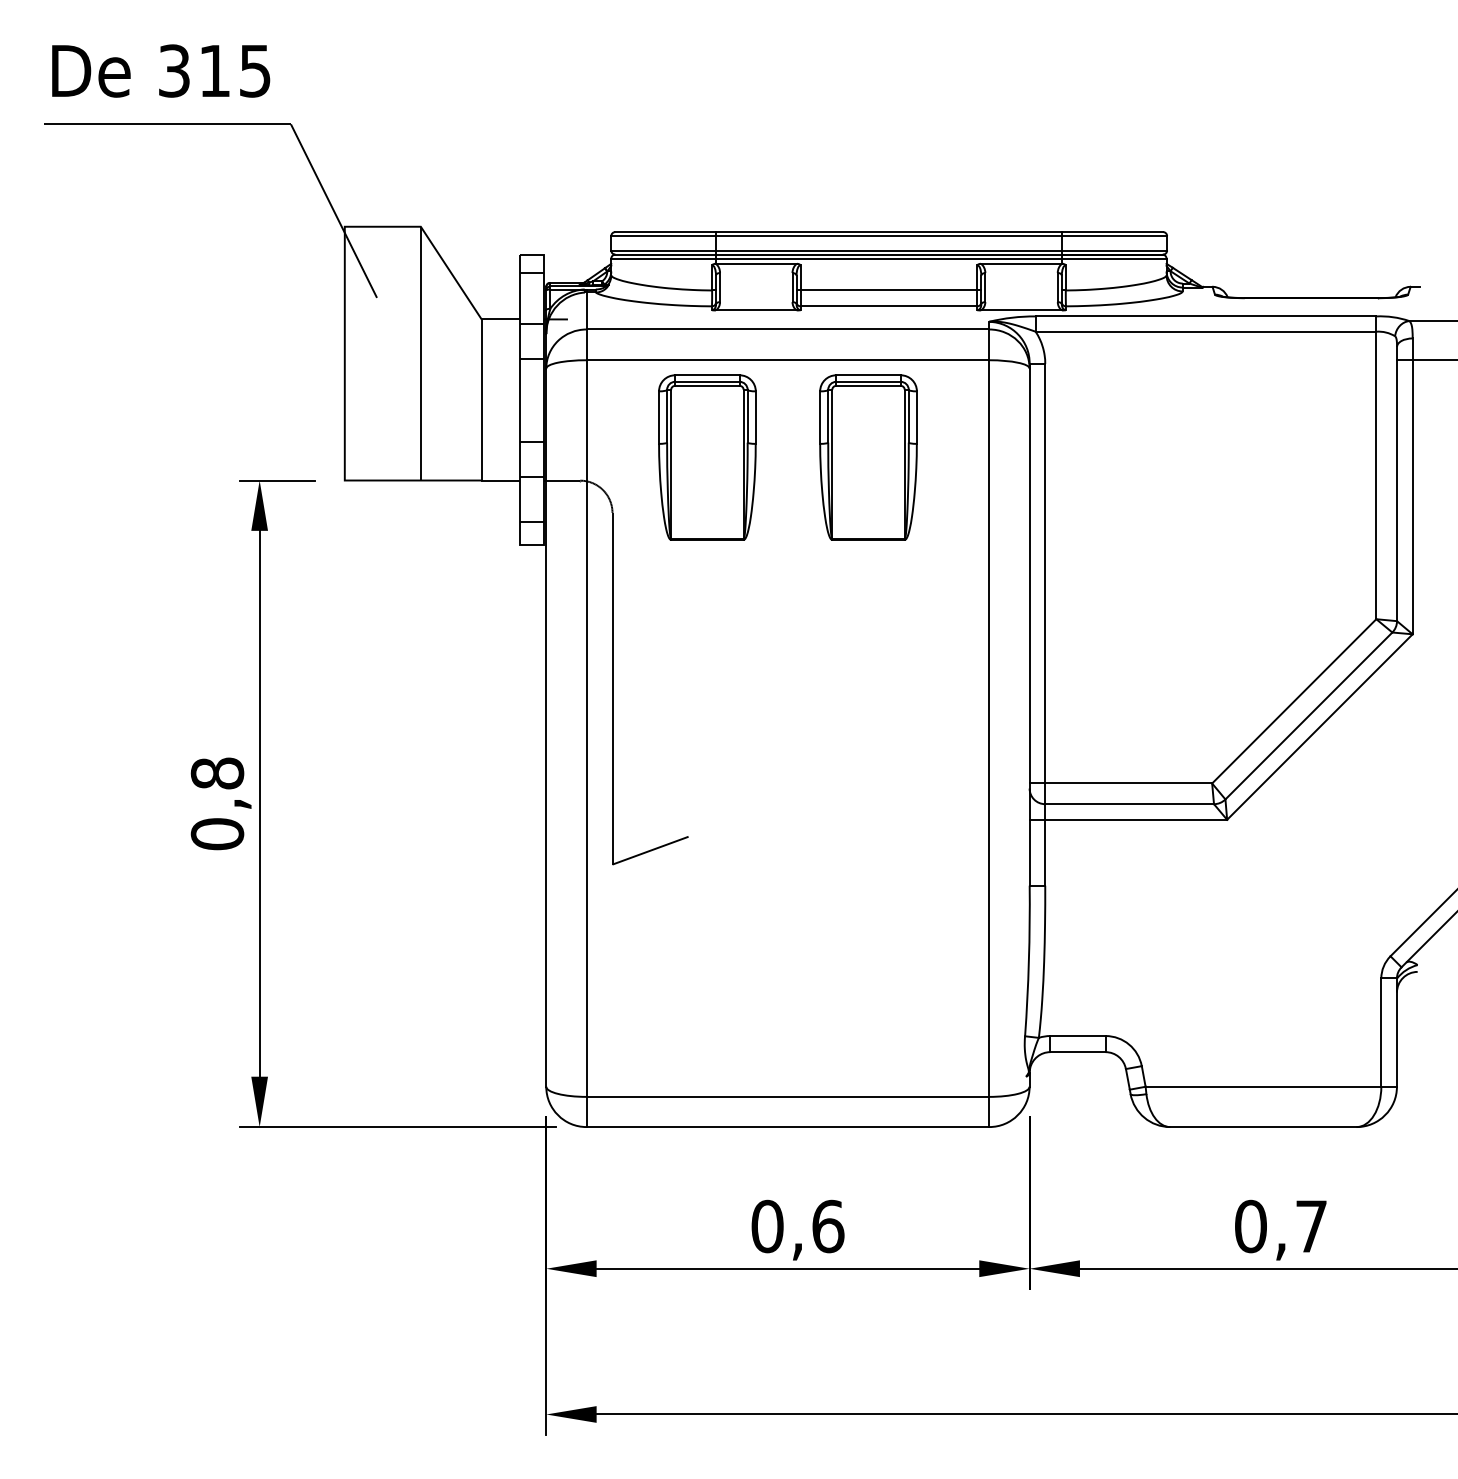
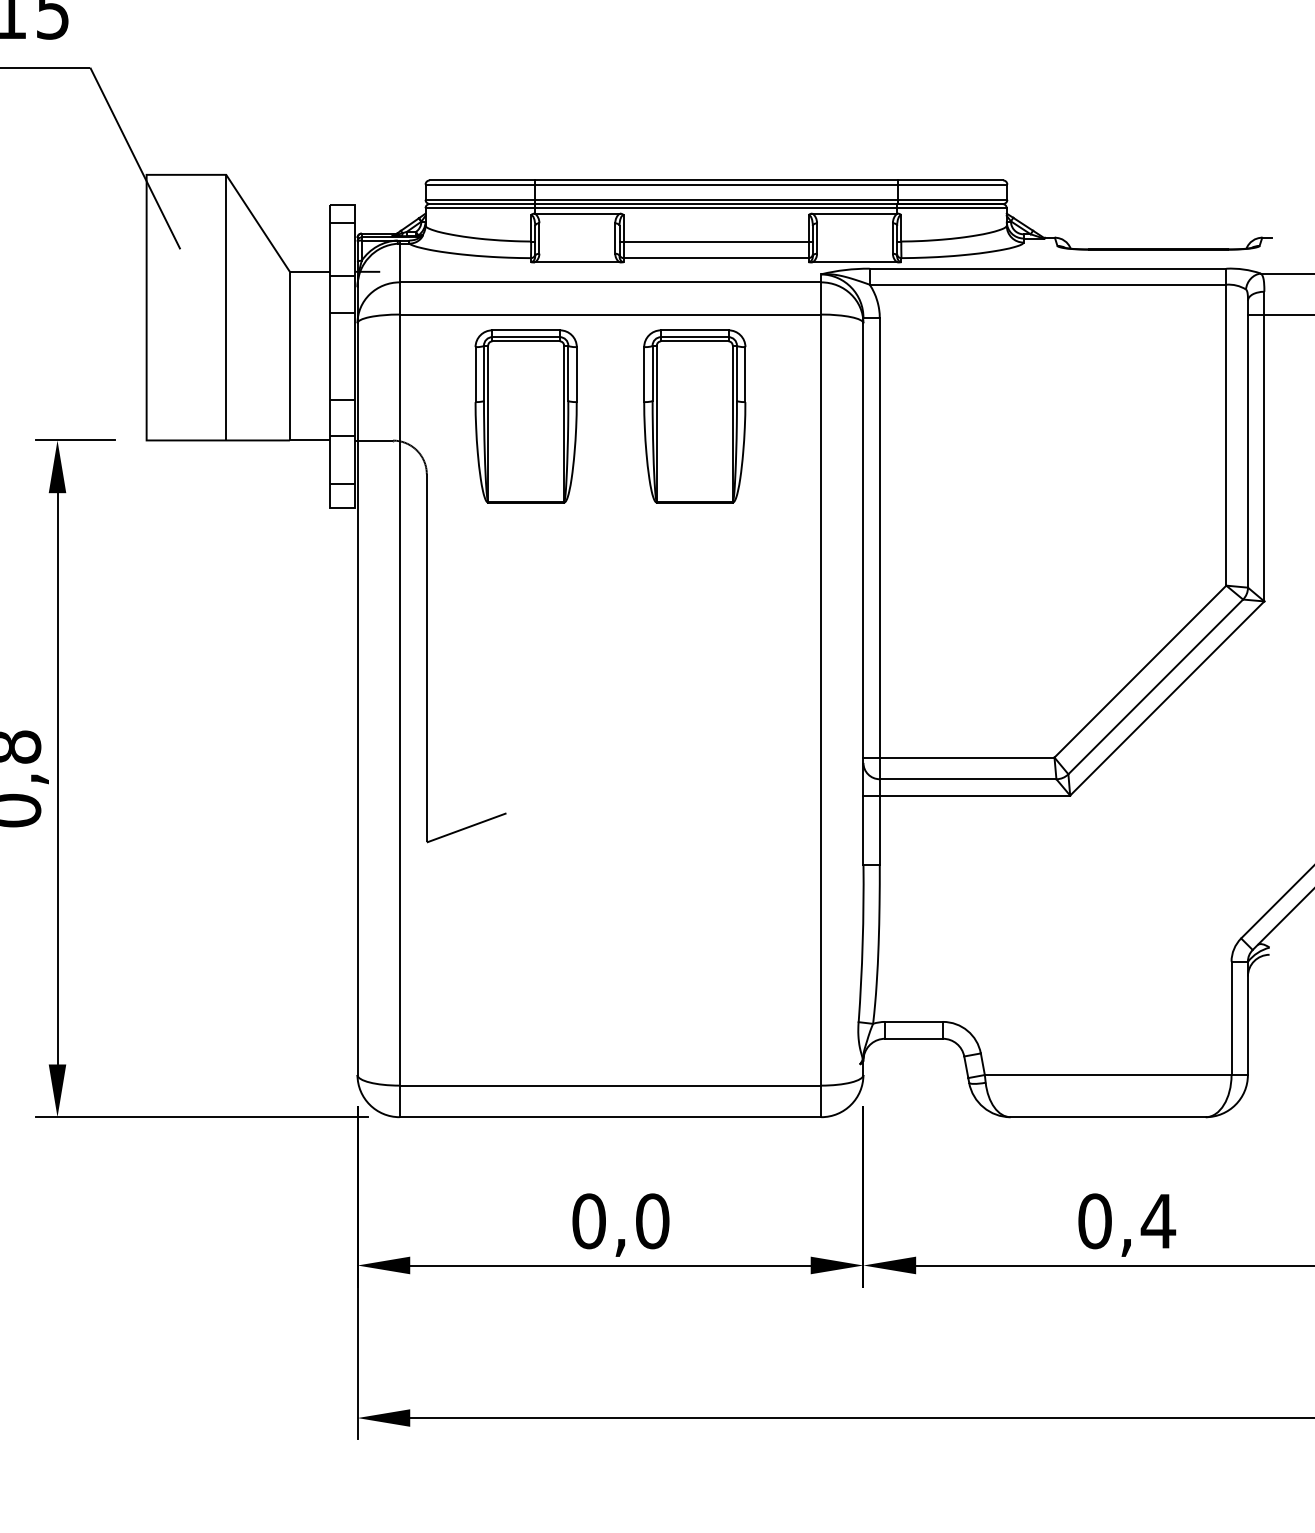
text: (828, 1226) -> (652, 1221), 0,6 -> 0,0
text: (1311, 1226) -> (1158, 1221), 0,7 -> 0,4

